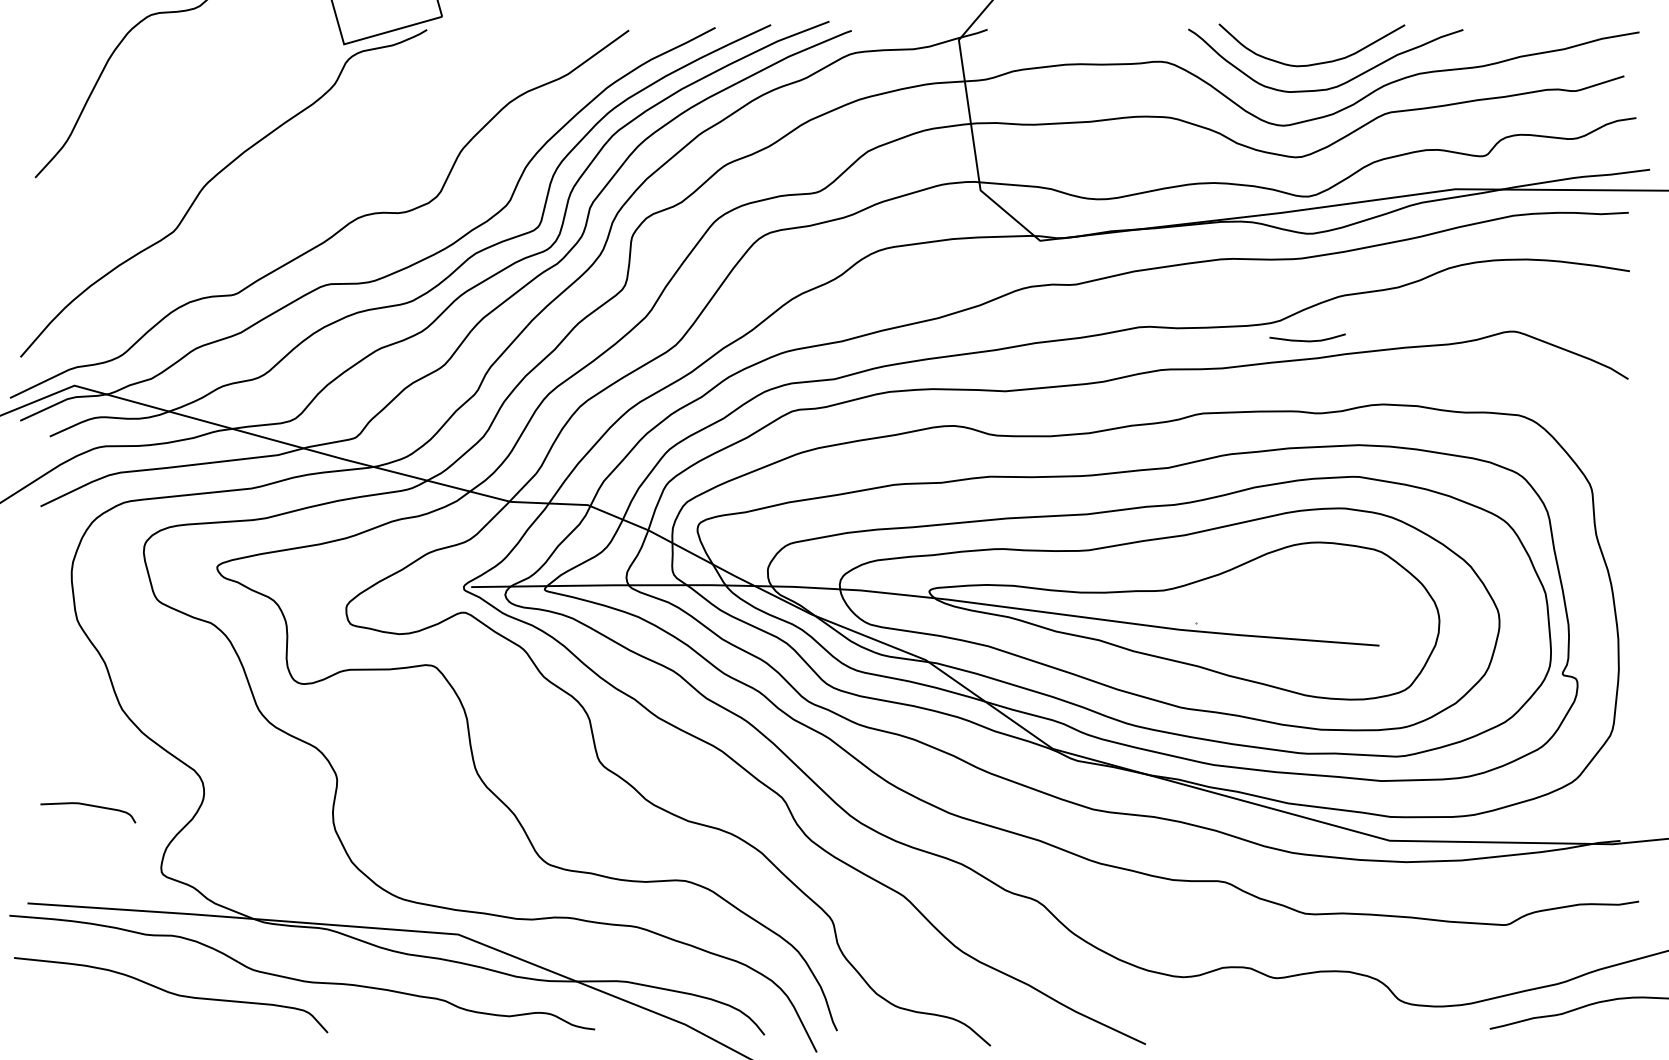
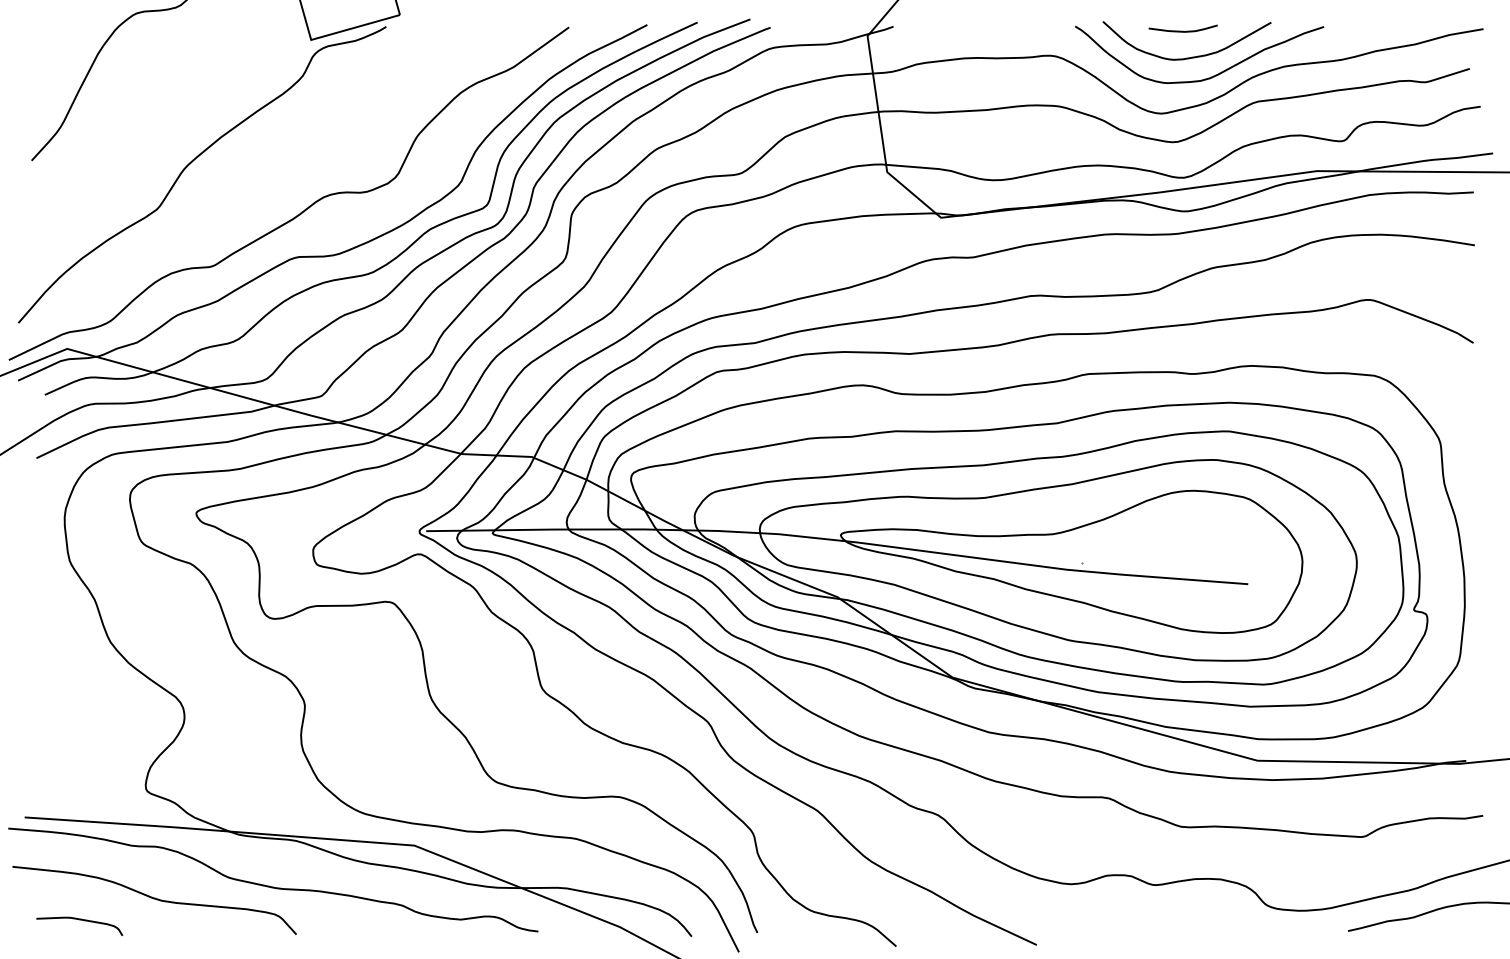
curve: (1307, 340) -> (1183, 31), moved
curve: (89, 806) -> (80, 920), moved

